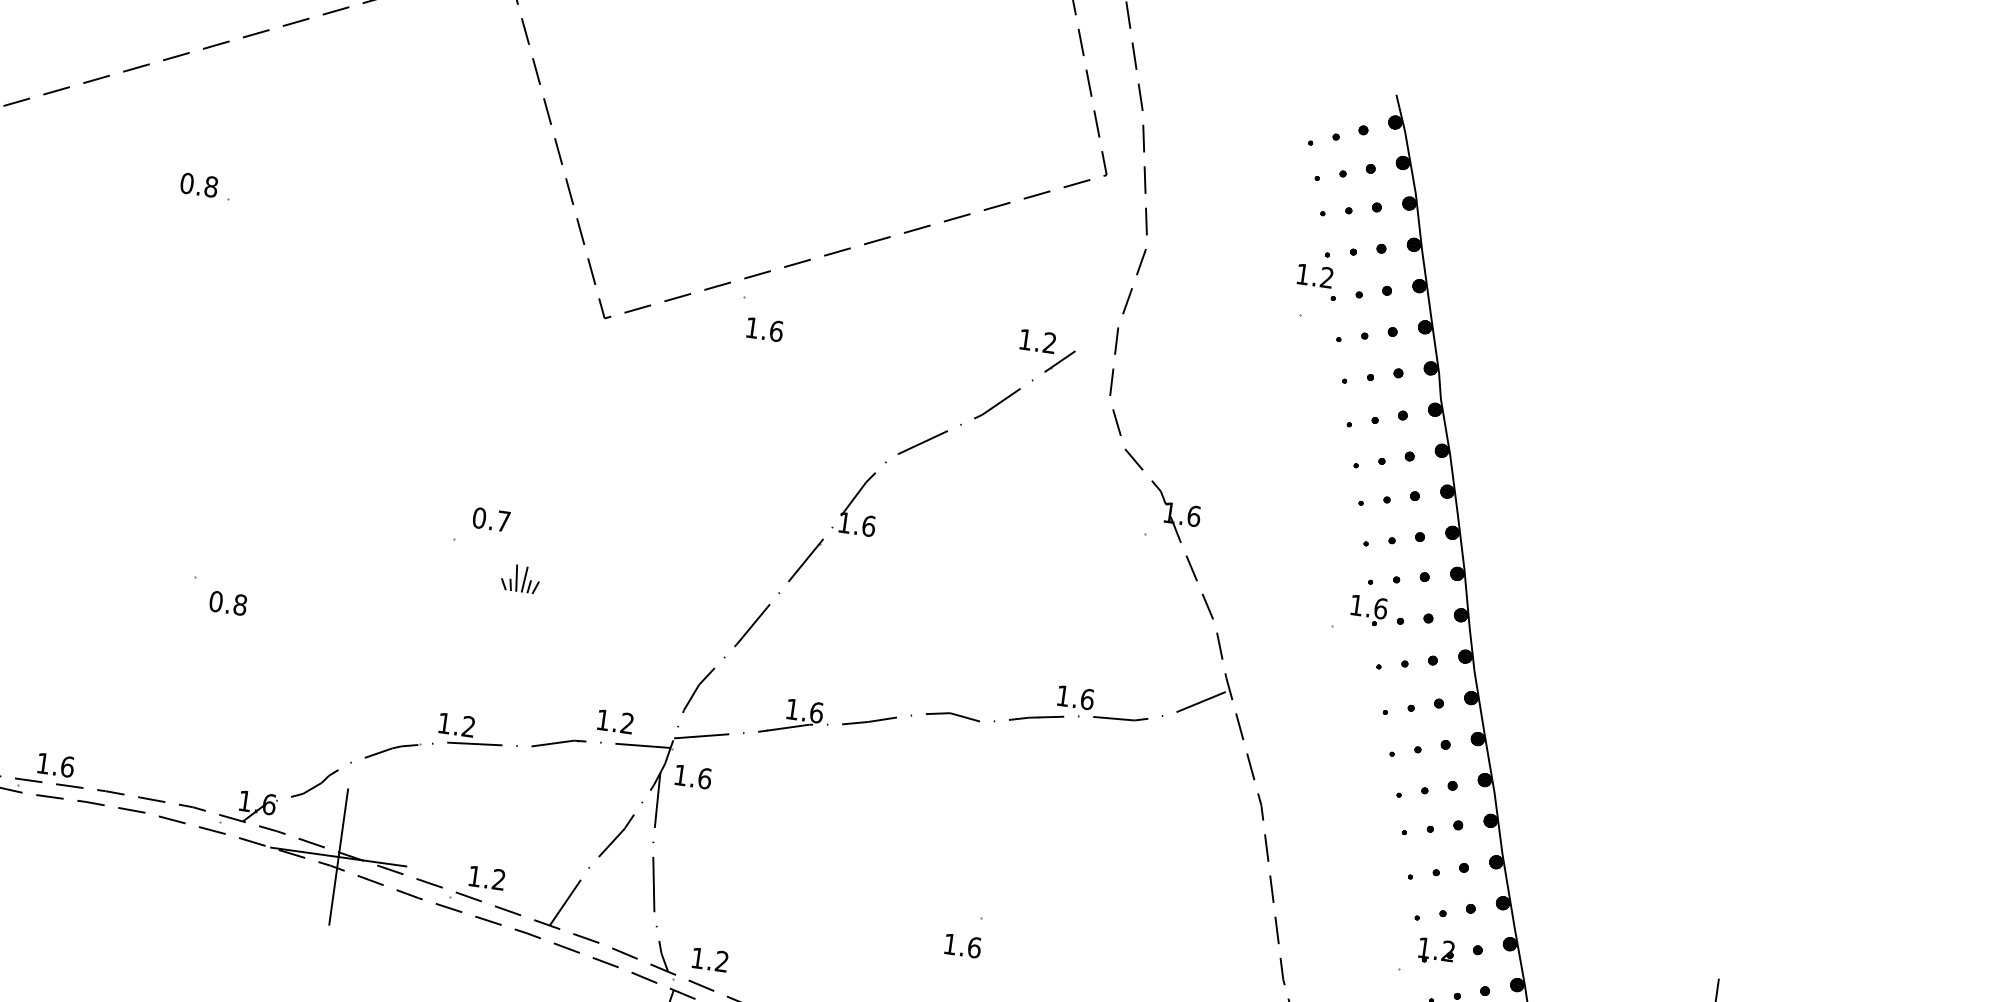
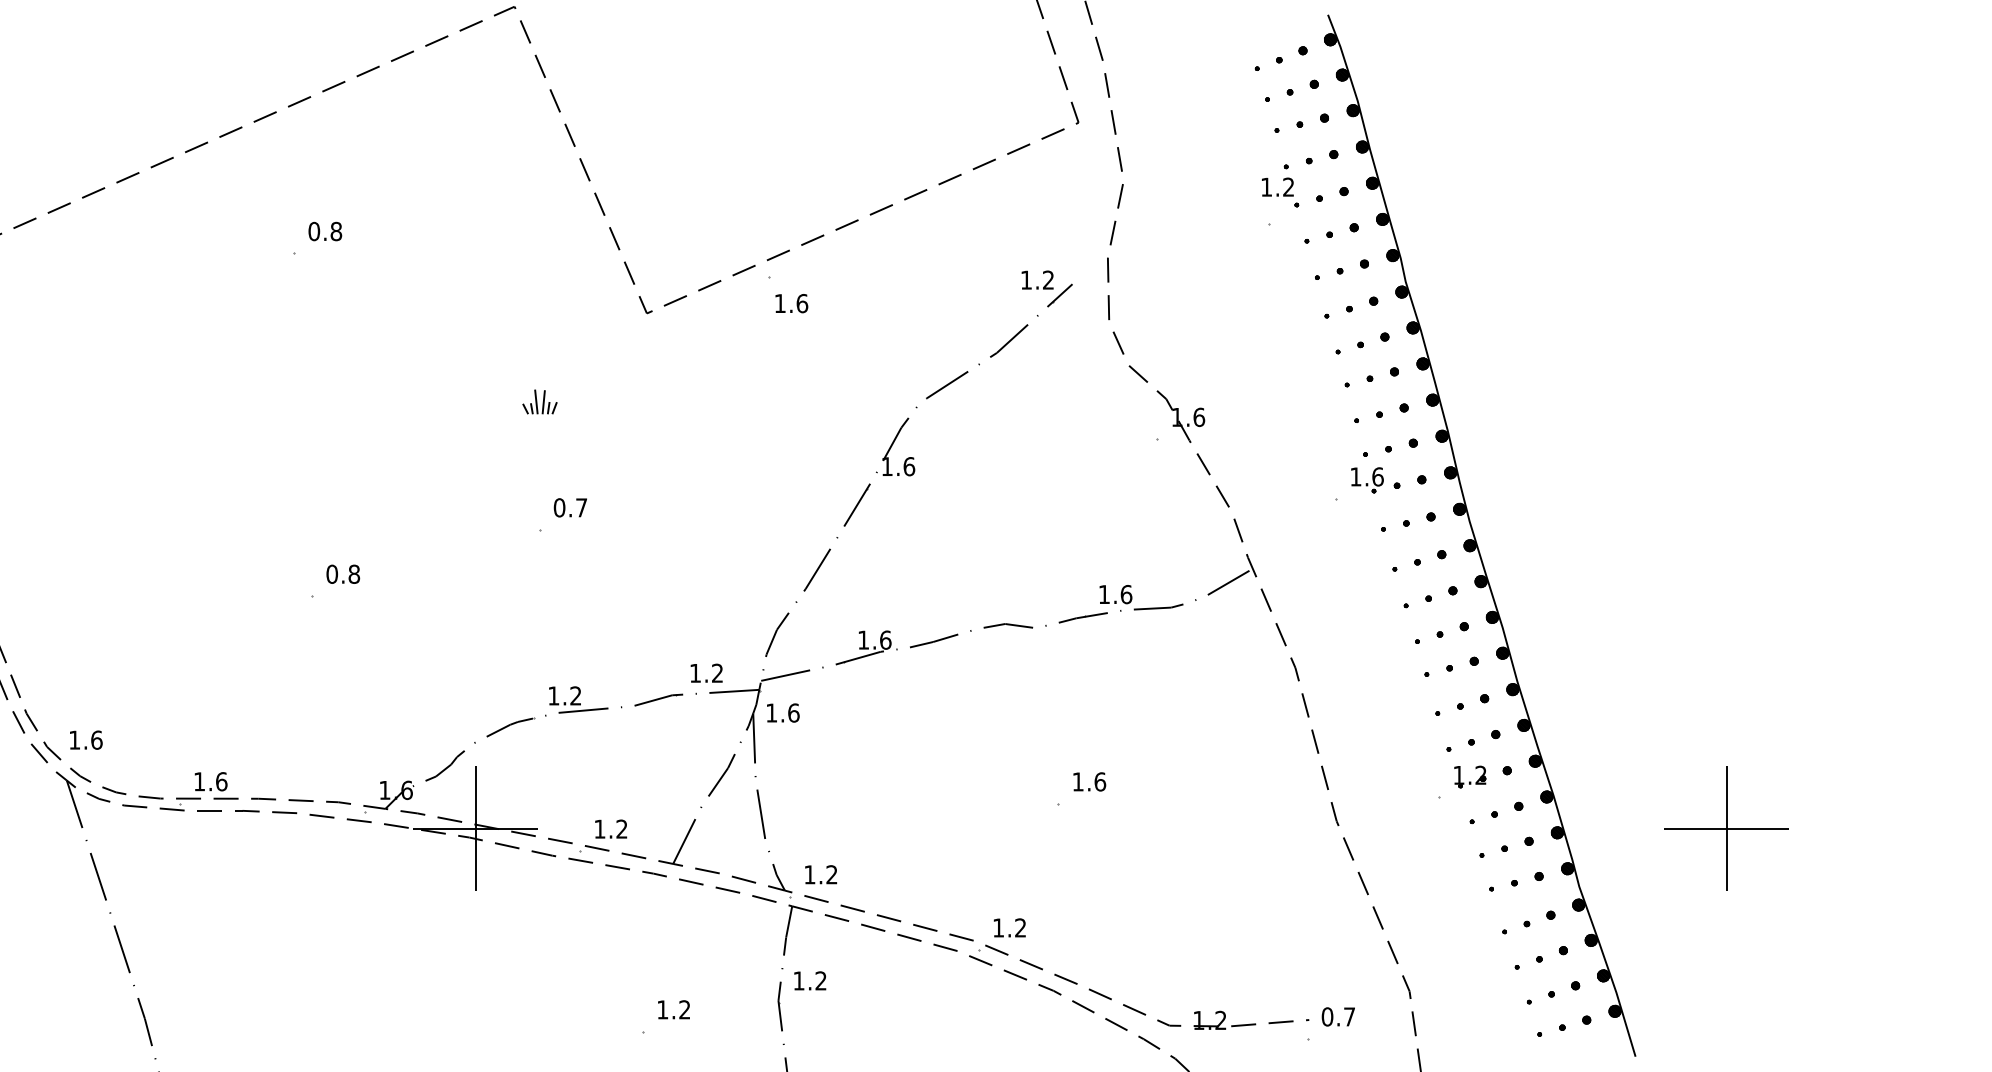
text: (199, 185) -> (325, 231), moved
part: (520, 578) -> (539, 401), moved
text: (228, 602) -> (343, 573), moved
text: (962, 945) -> (1089, 781), moved

